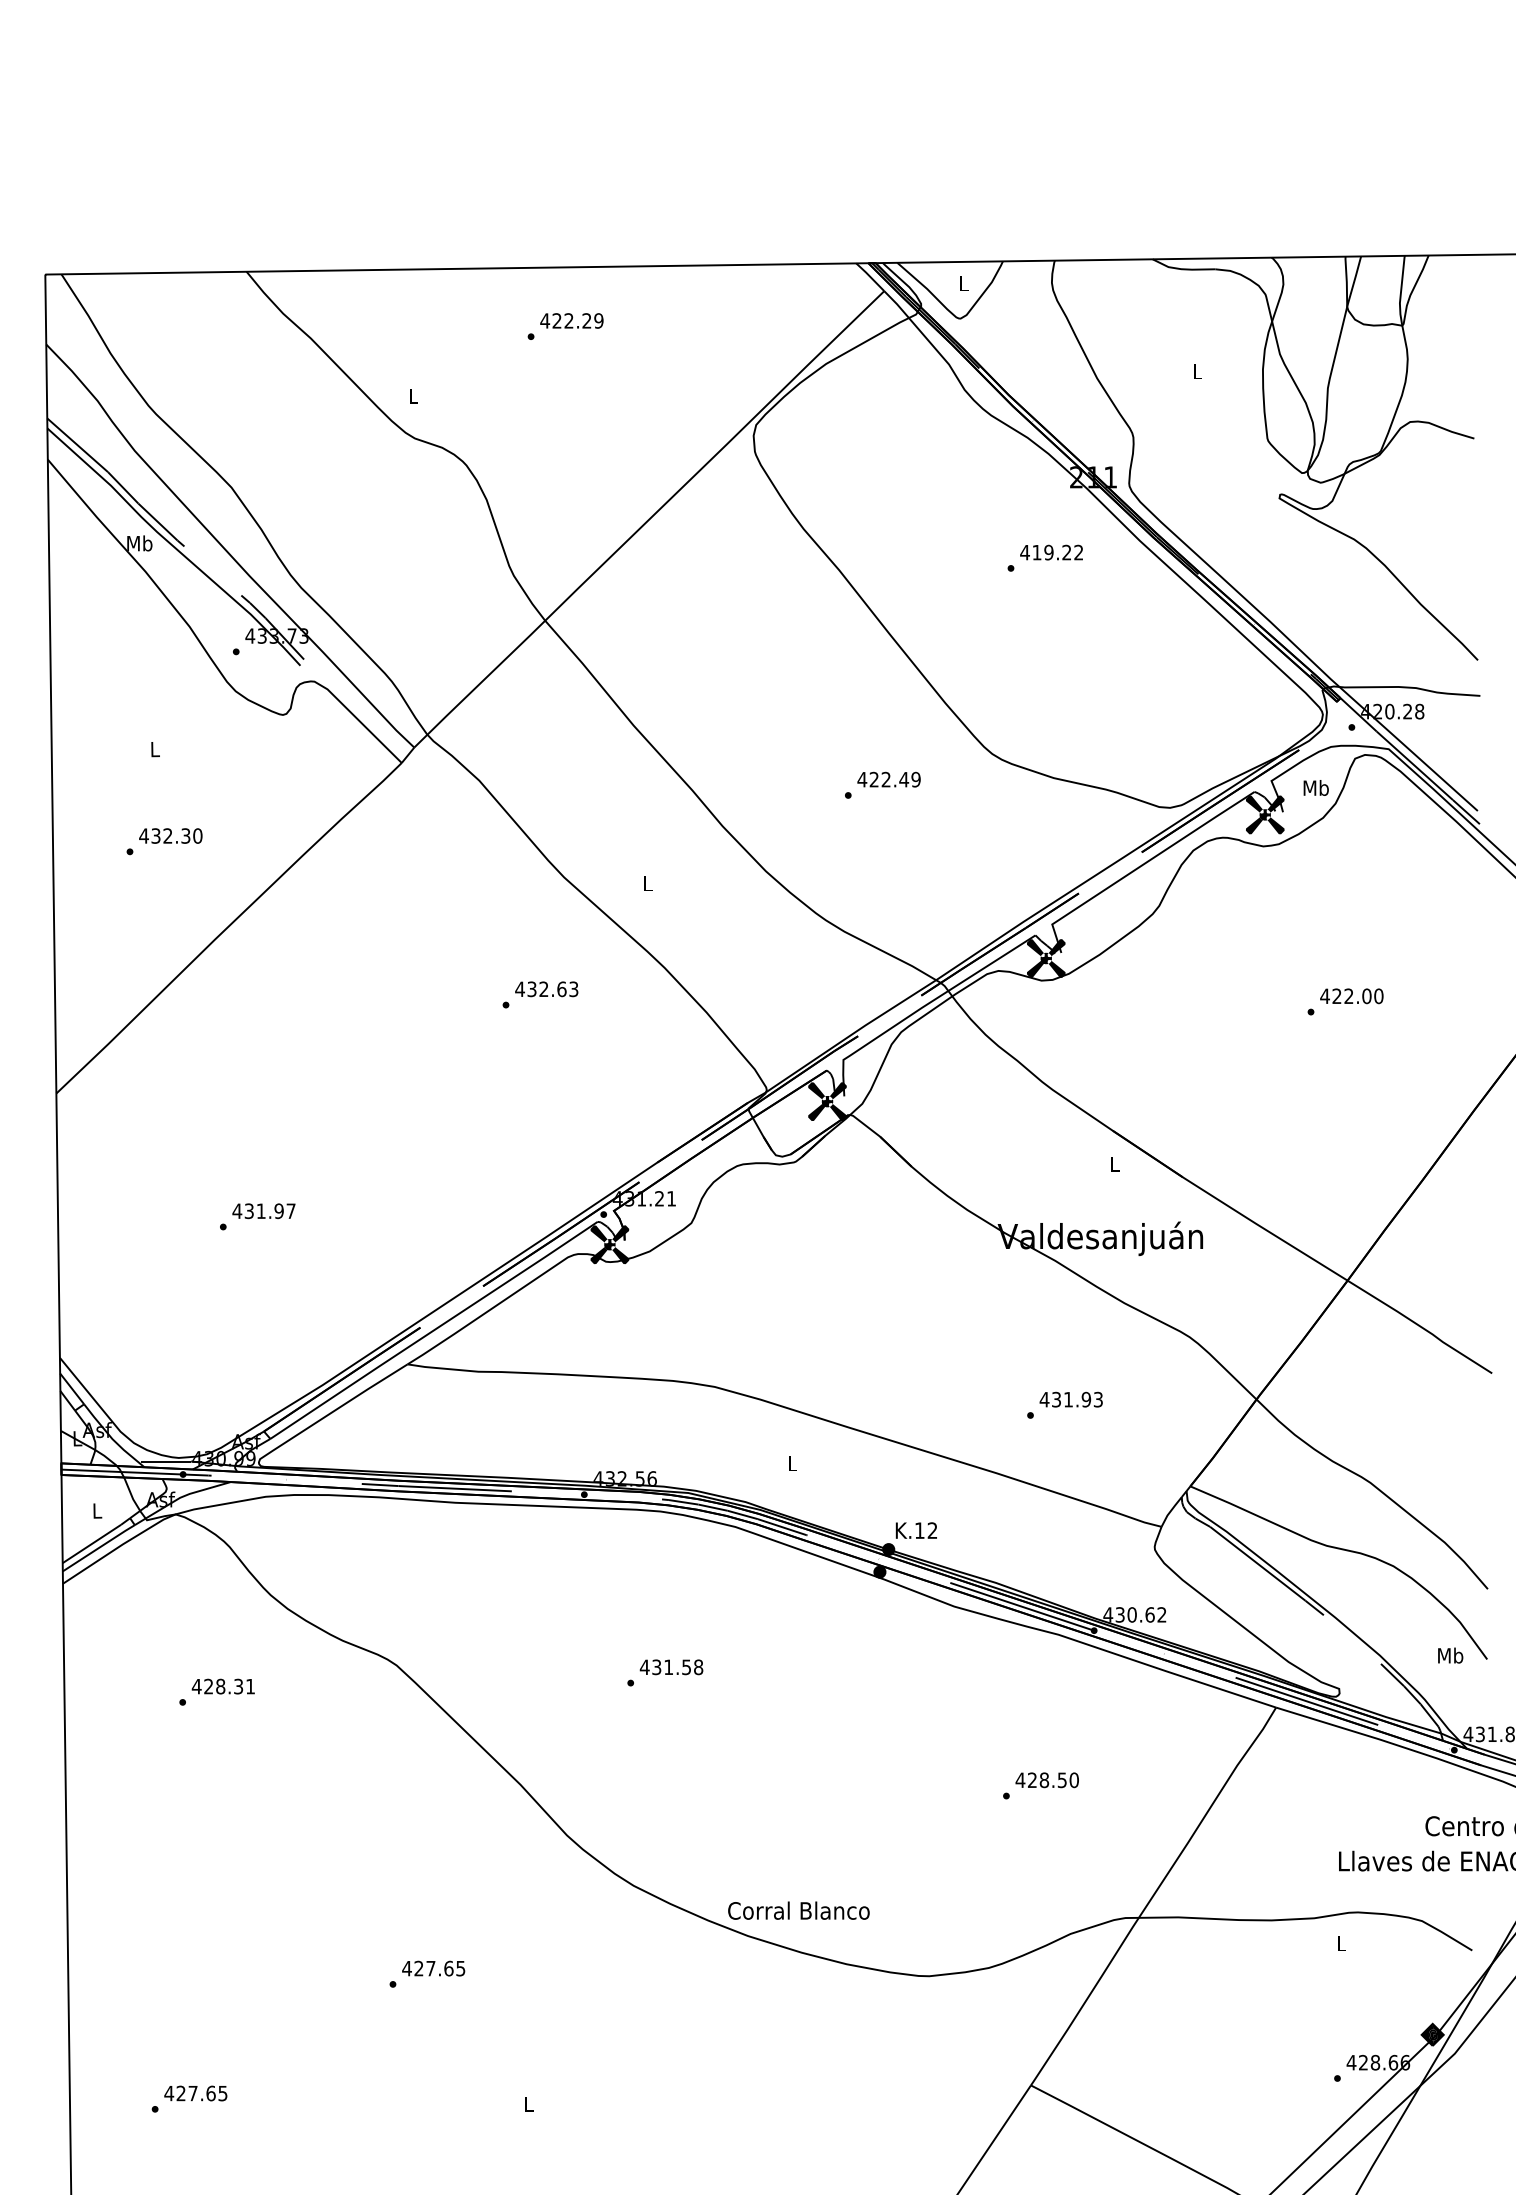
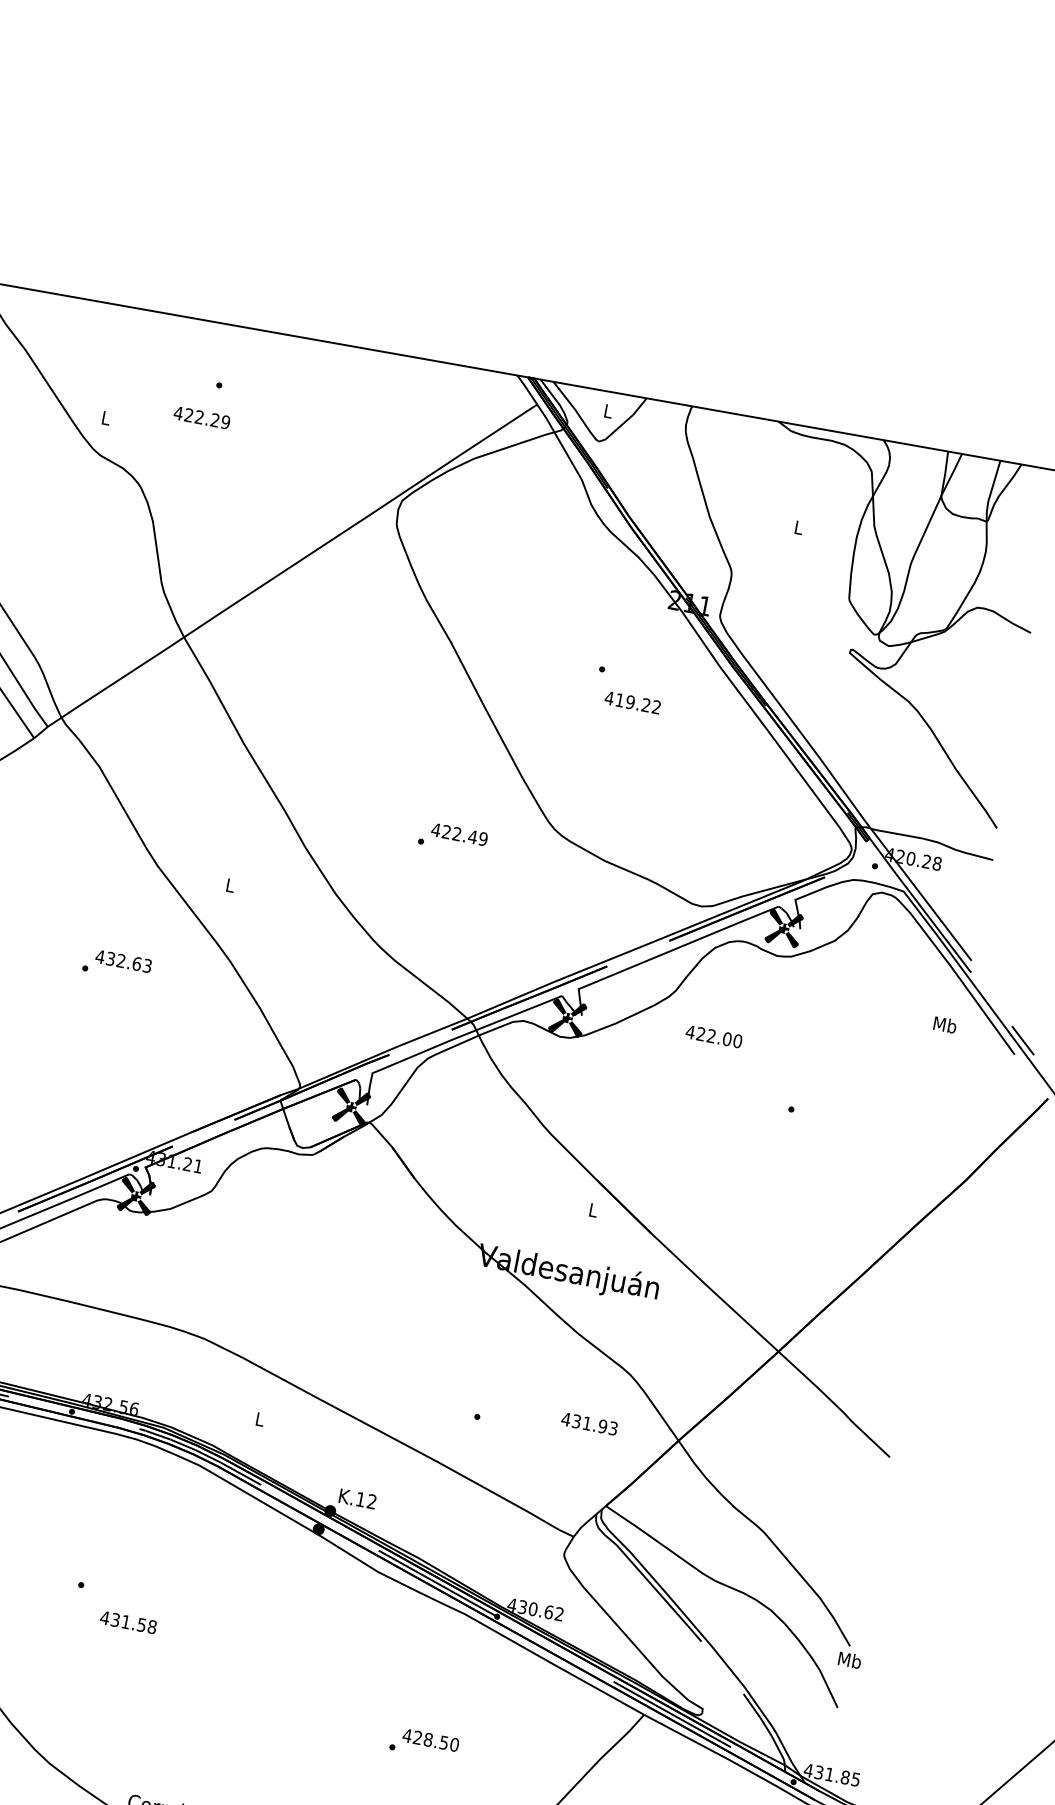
text: (571, 320) -> (201, 417), moved
text: (1051, 552) -> (632, 702), moved
text: (1315, 787) -> (944, 1024), moved
text: (1351, 996) -> (713, 1036), moved
text: (1070, 1399) -> (588, 1423), moved
text: (1450, 1655) -> (849, 1660), moved
text: (671, 1667) -> (128, 1622), moved

